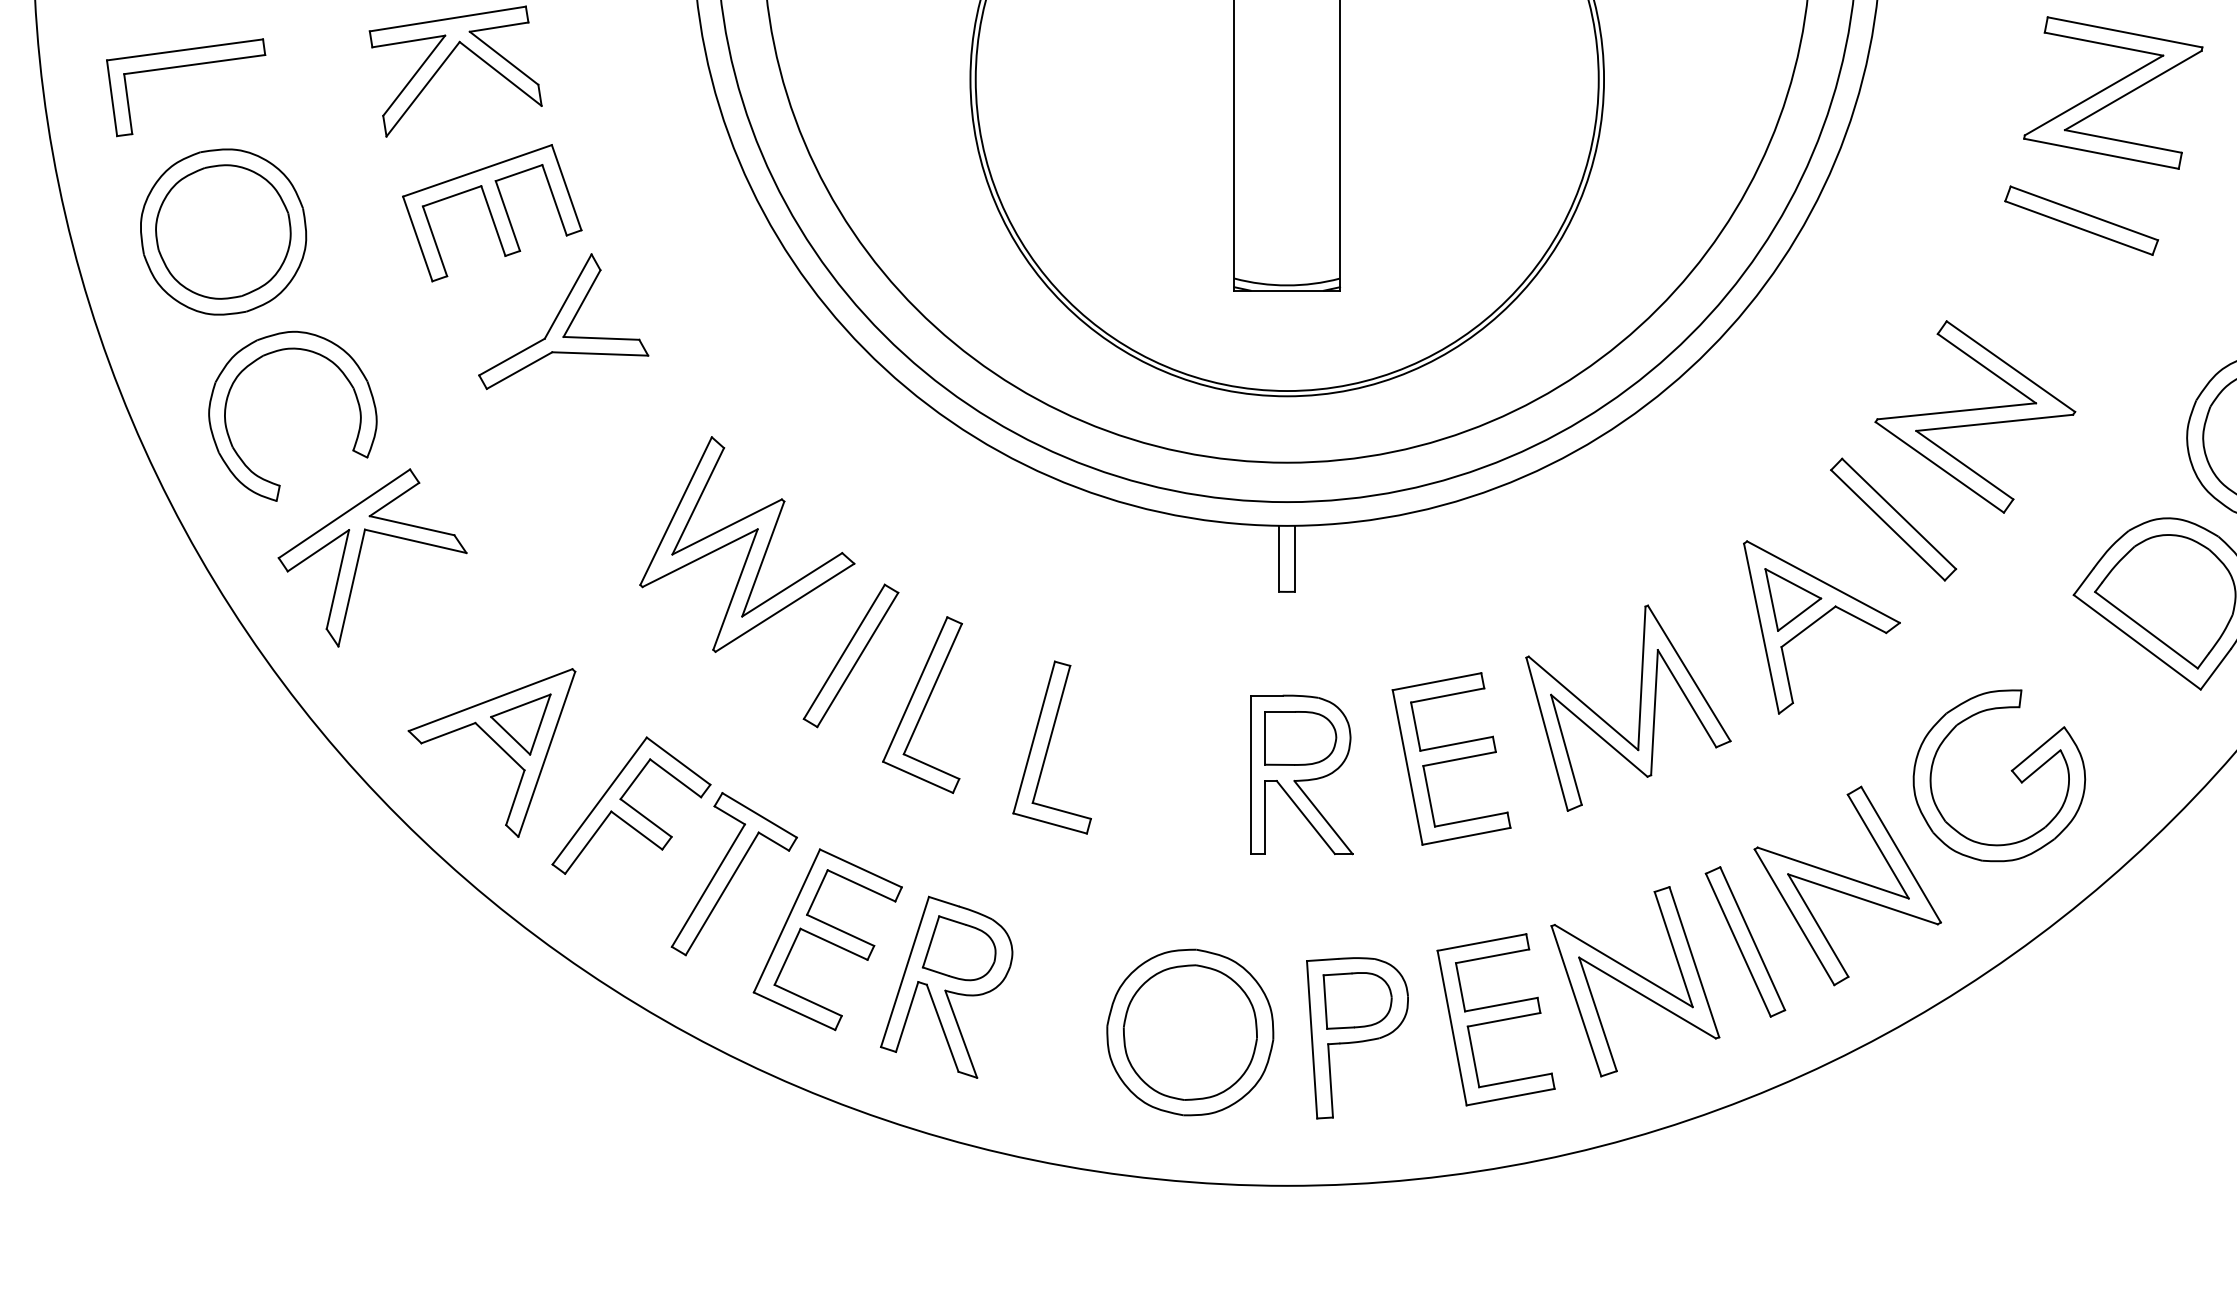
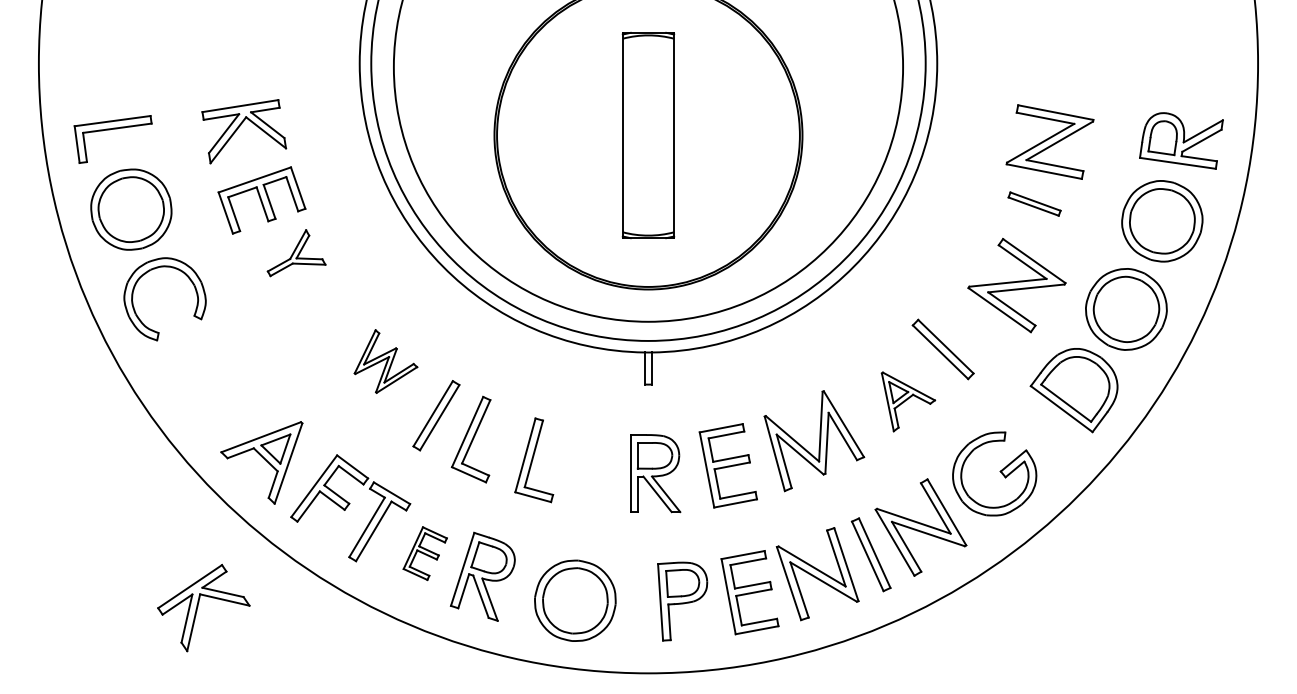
part: (2081, 219) -> (1034, 203), size x0.7
part: (563, 320) -> (296, 252), size x0.7
part: (1974, 416) -> (1016, 285), moved
part: (746, 544) -> (385, 361), size x0.6
part: (371, 556) -> (203, 607), moved
part: (1822, 626) -> (908, 401), size x0.7
part: (828, 939) -> (425, 553), size x0.6
part: (1190, 1031) -> (575, 600), moved

